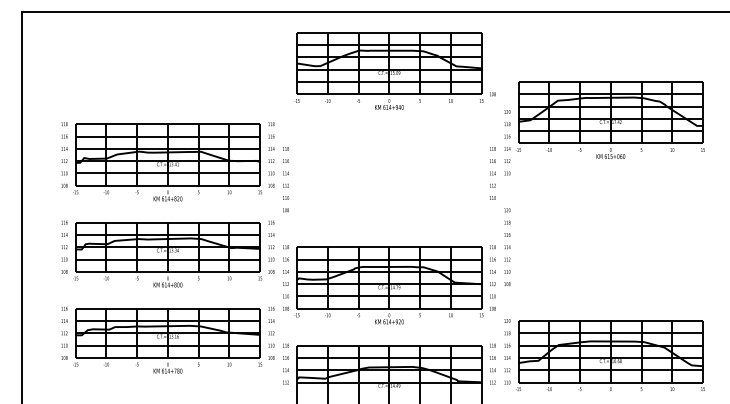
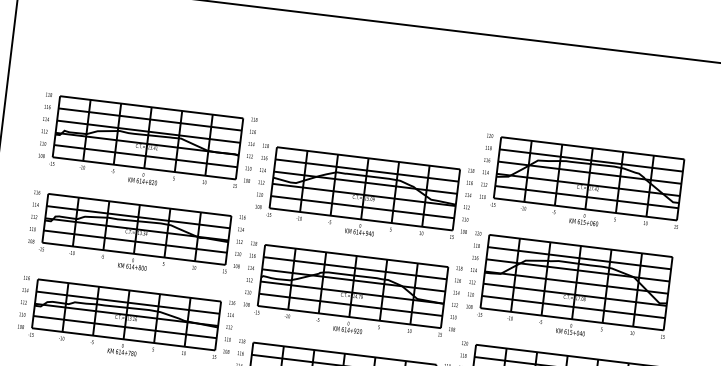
part: (394, 70) -> (369, 196), moved
part: (610, 119) -> (587, 185), moved
part: (610, 254) -> (575, 289), added

